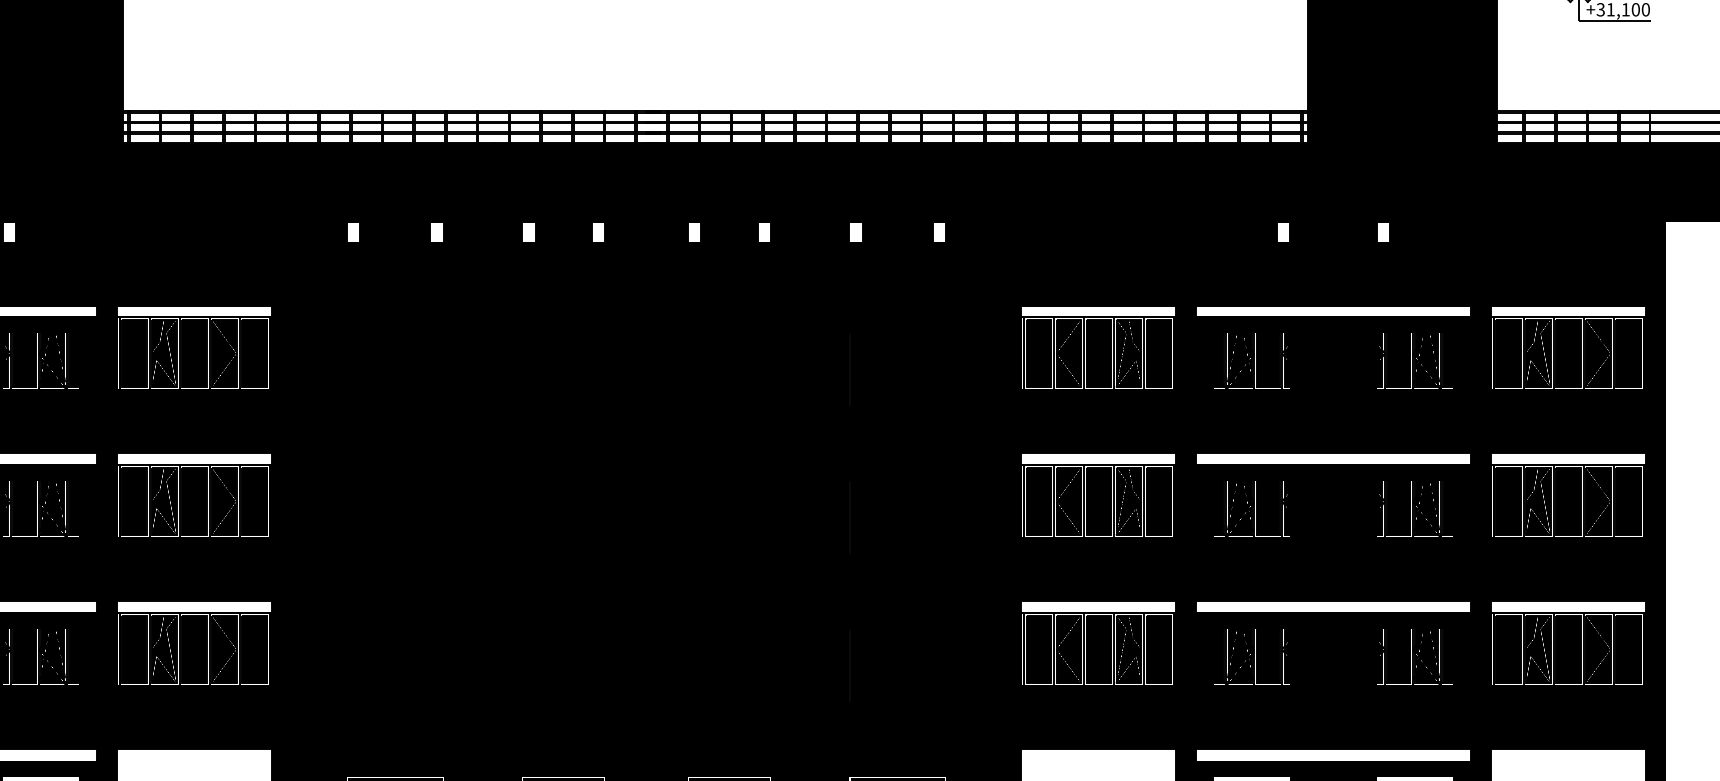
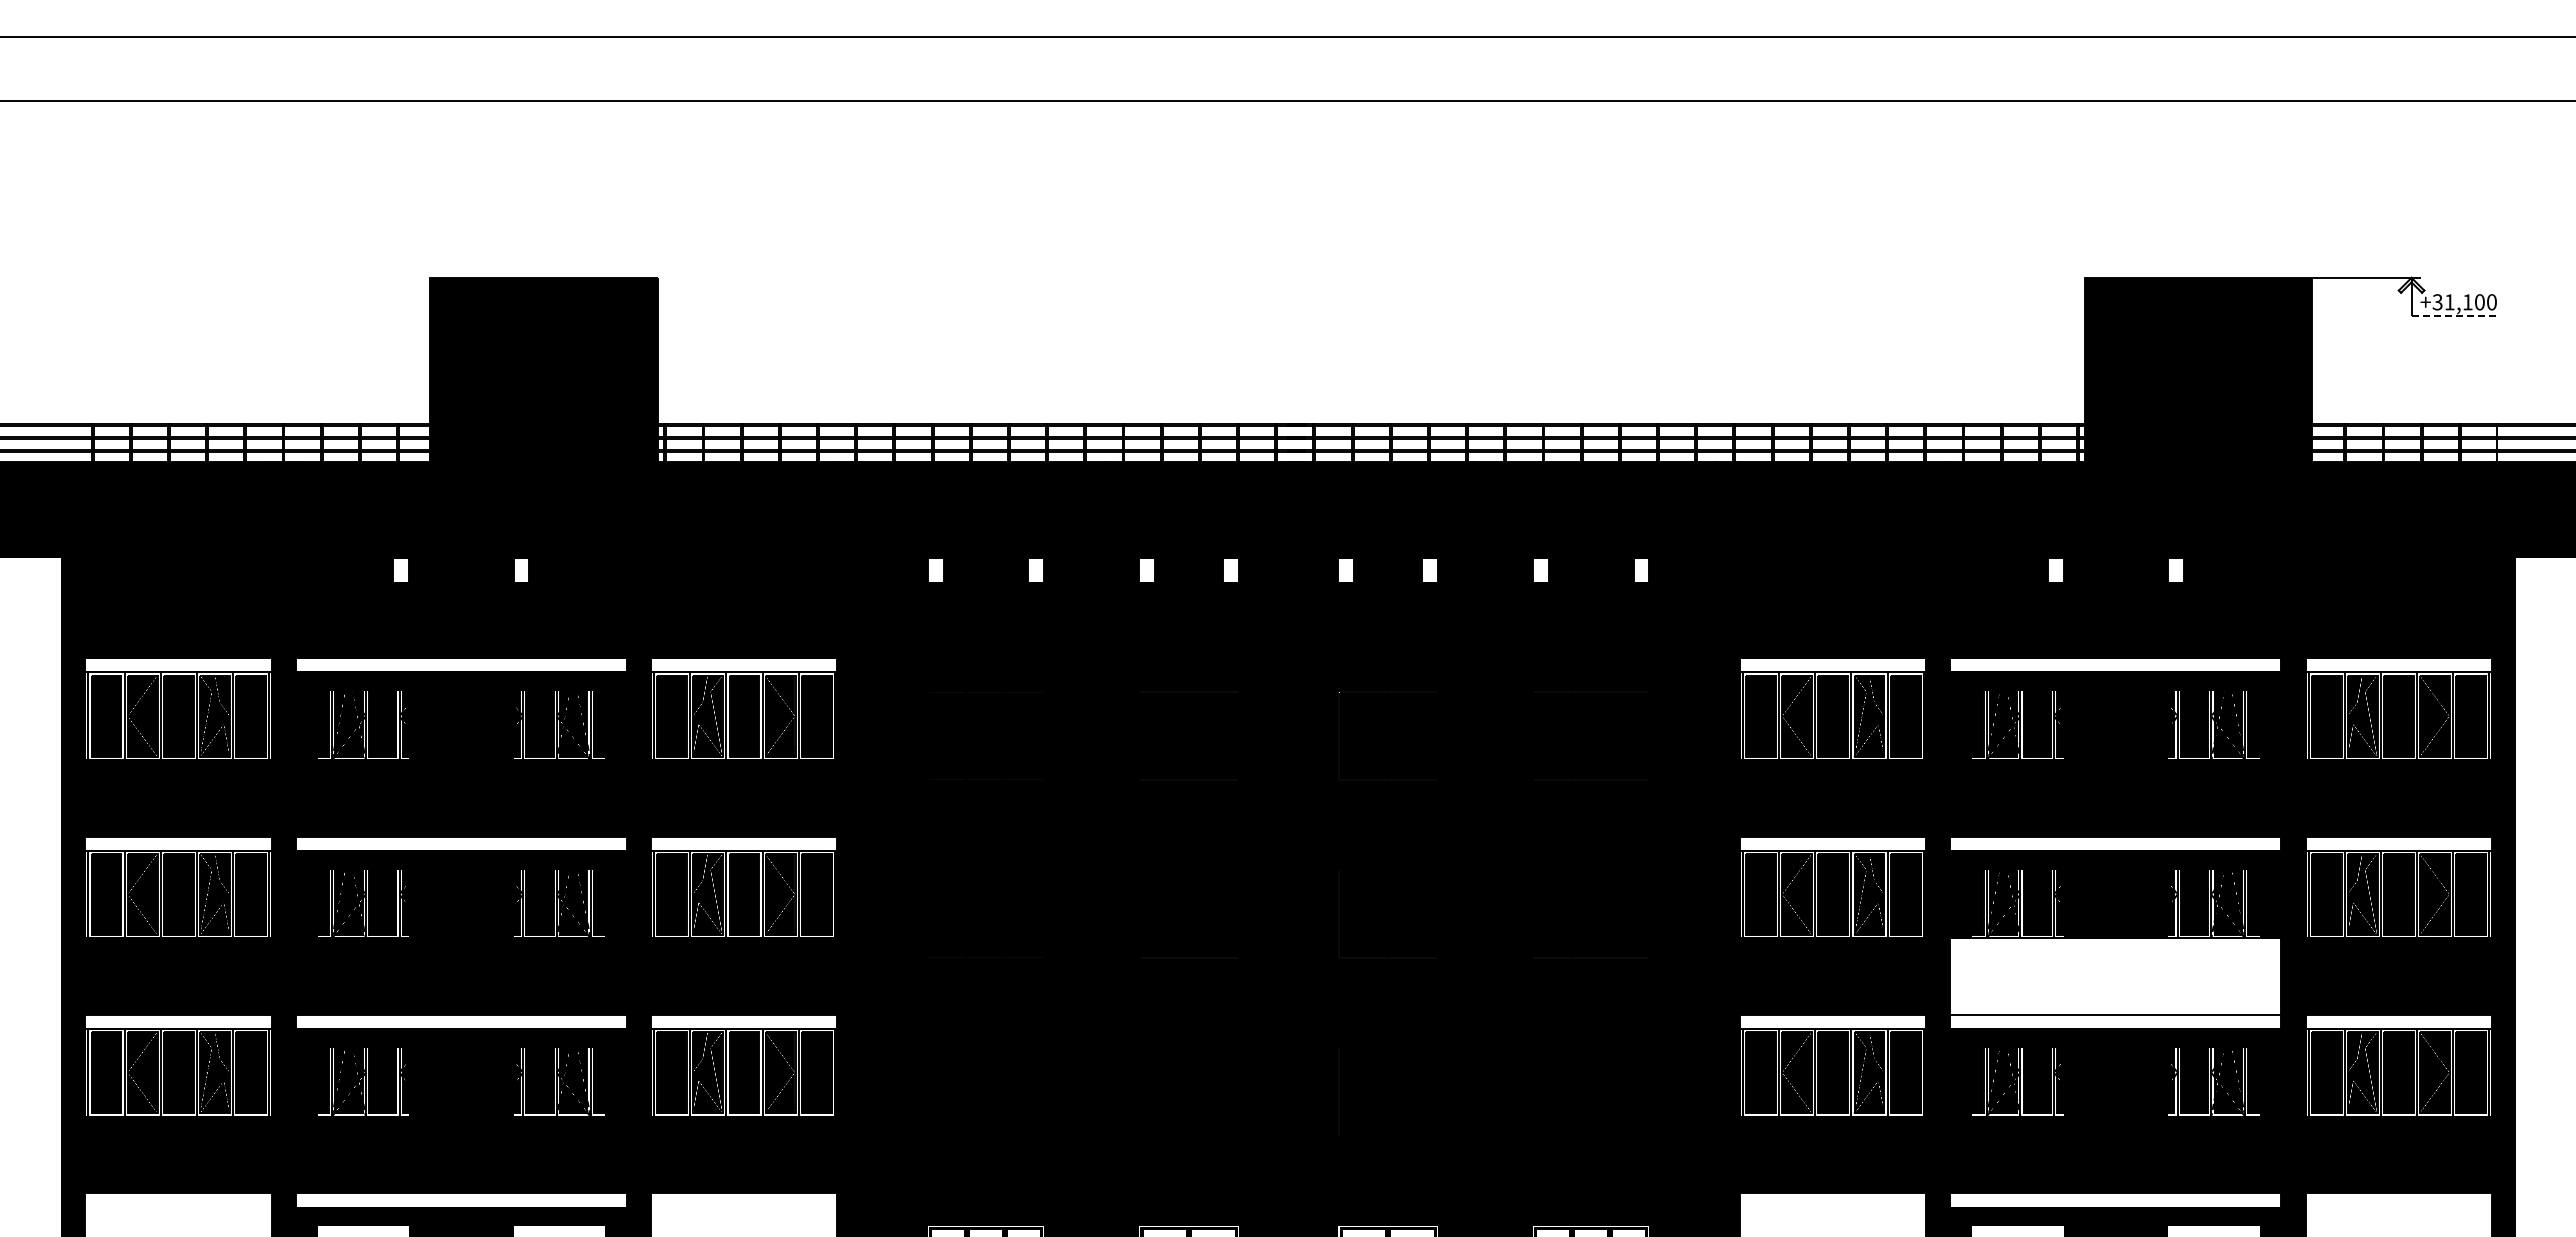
line: (1615, 21) -> (2455, 316), solid -> dashed
fill: (1333, 569) -> (2115, 976), removed

